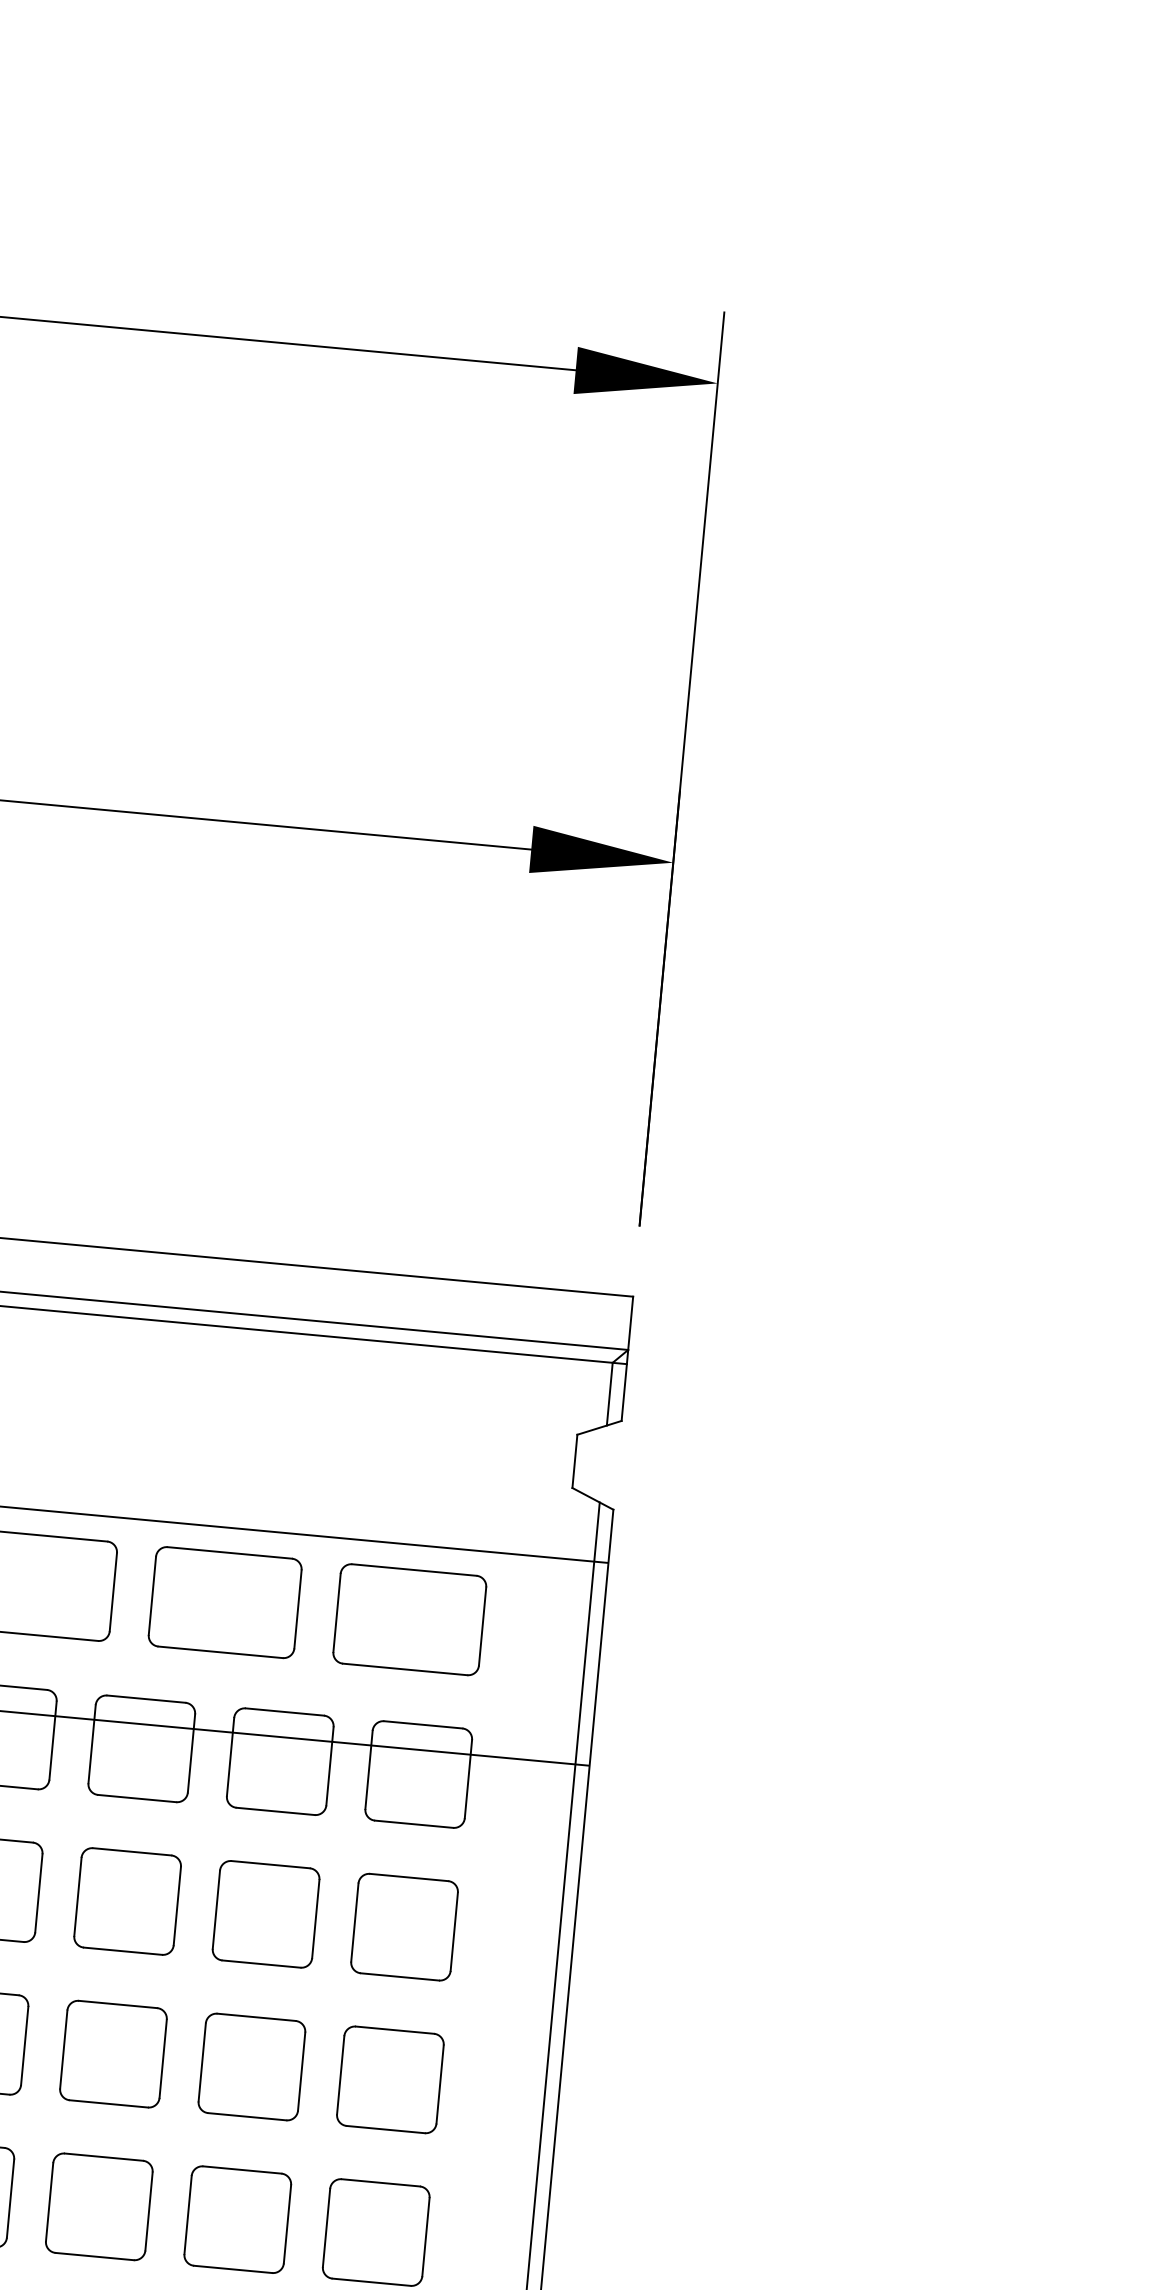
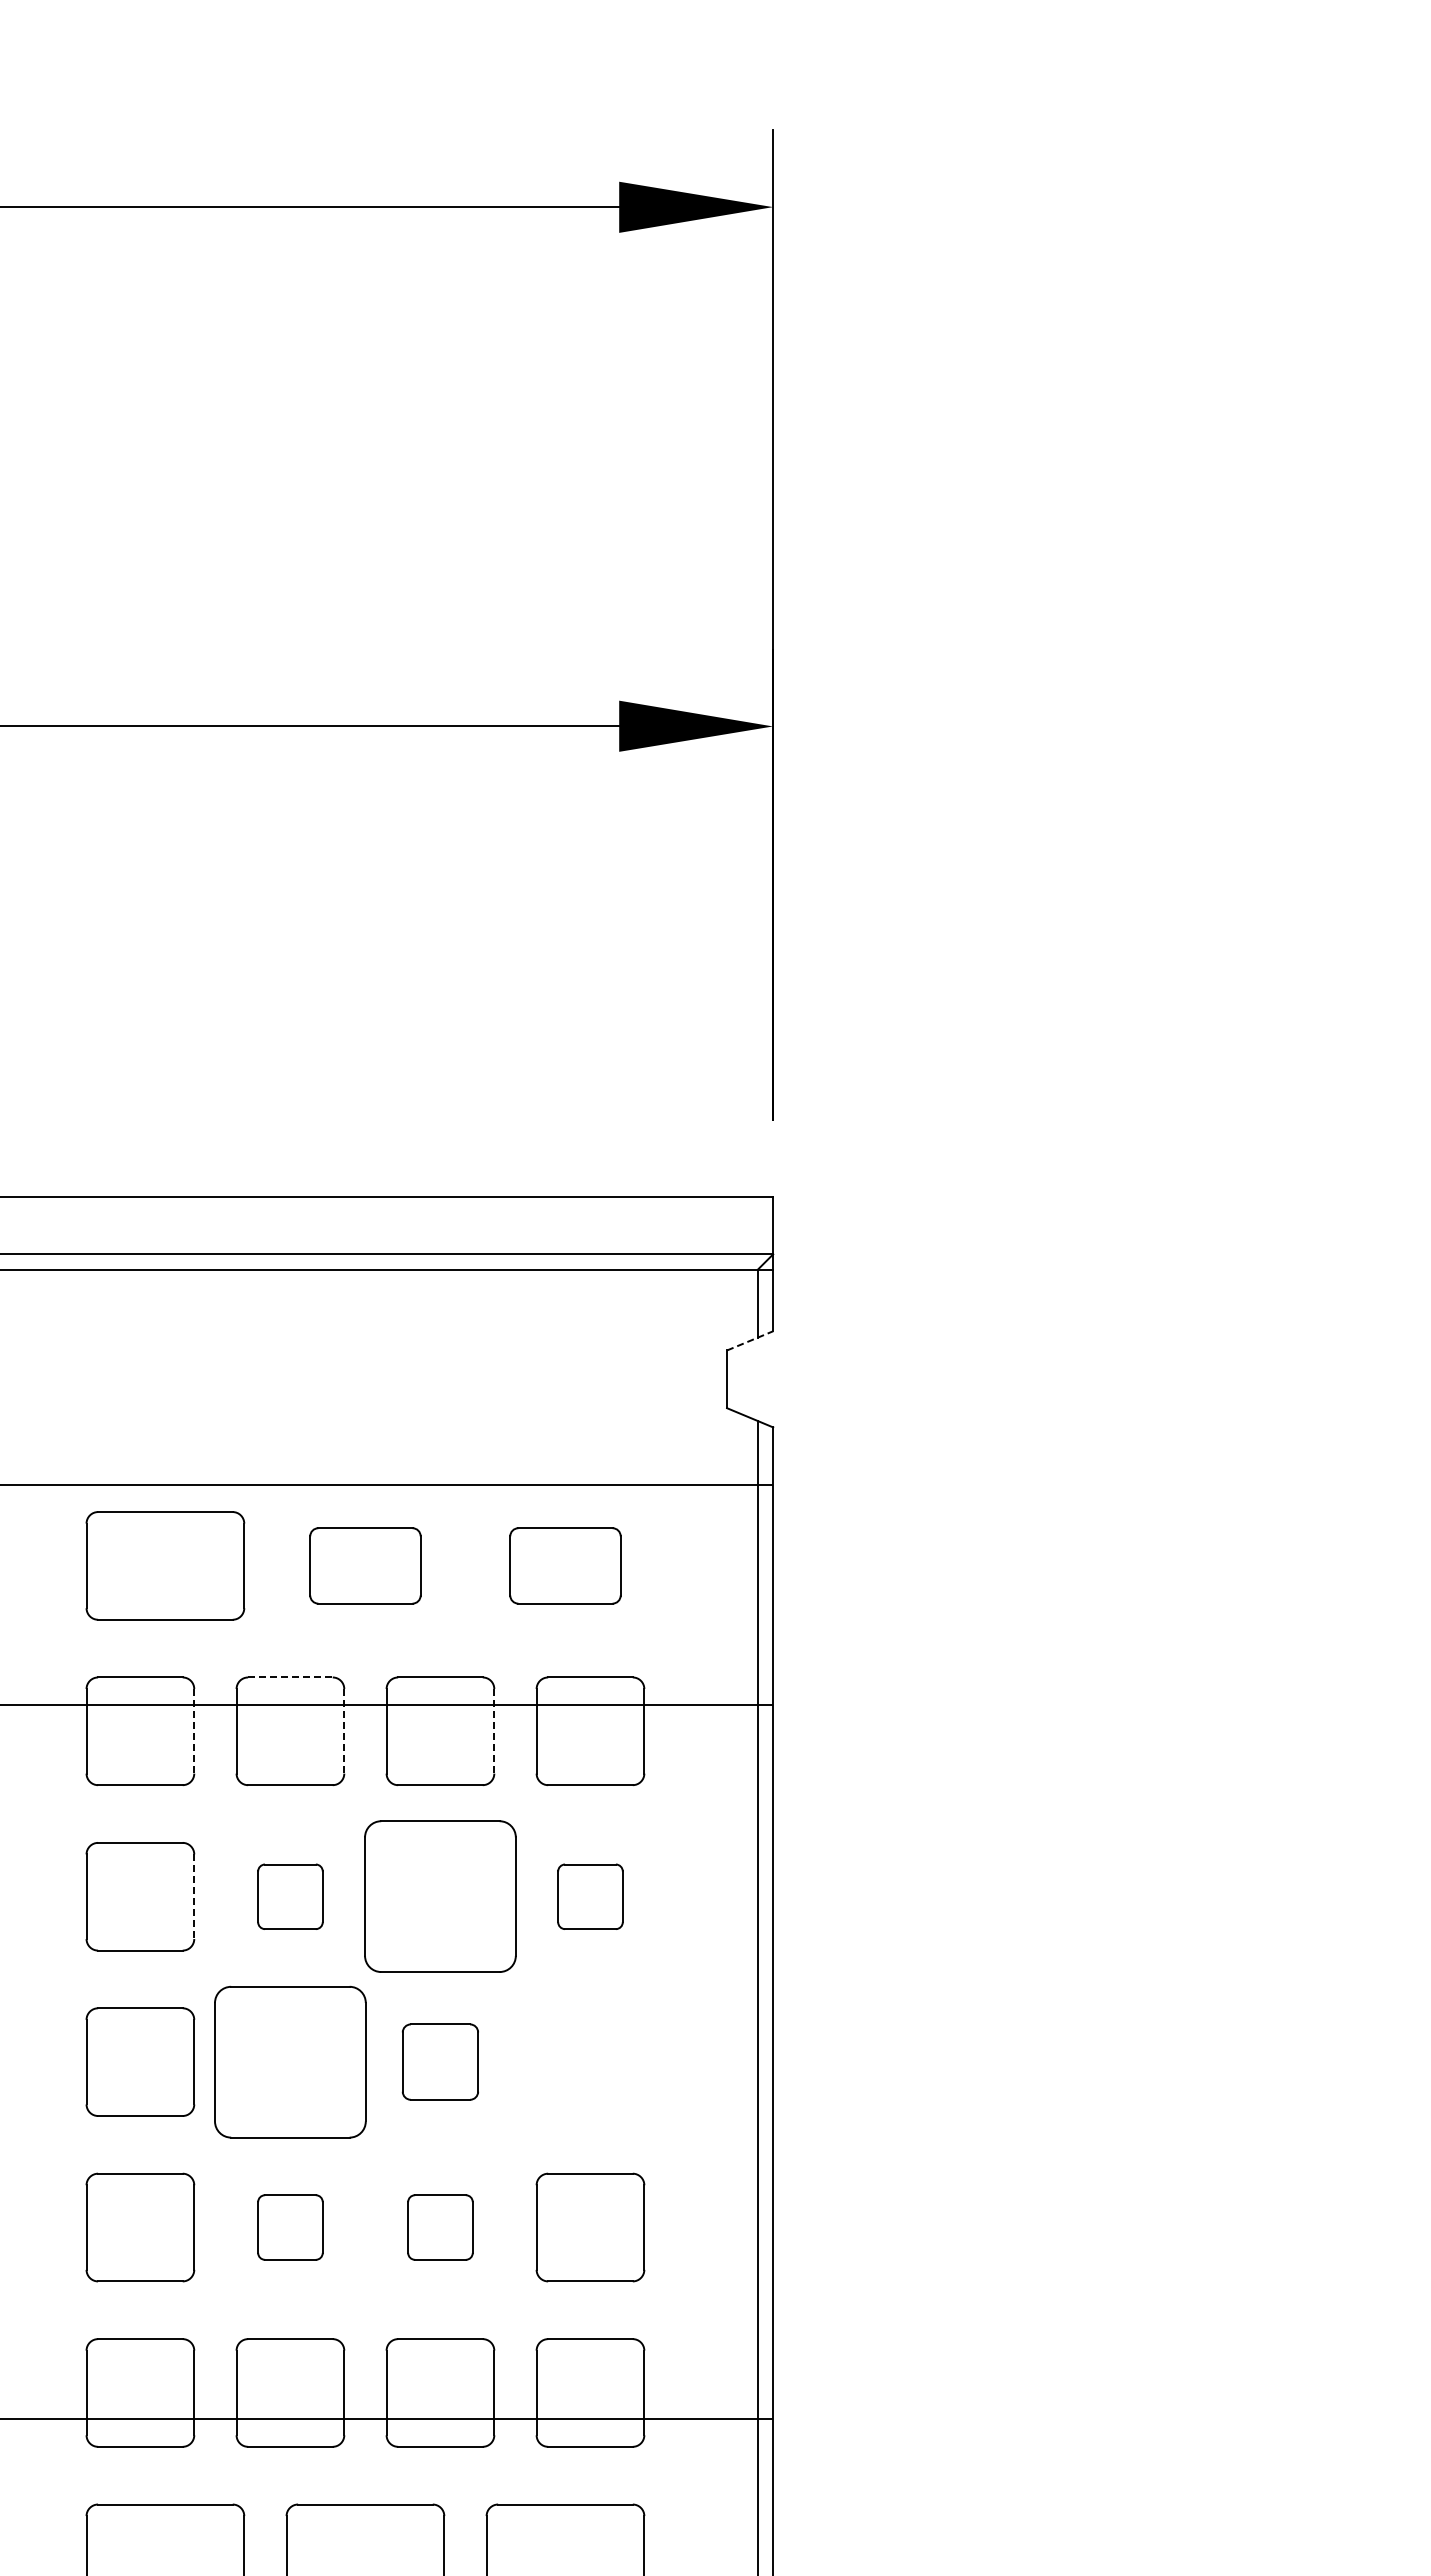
line: (599, 1427) -> (750, 1340), solid -> dashed
part: (225, 1602) -> (365, 1565), size x0.7
part: (409, 1619) -> (565, 1565), size x0.7
line: (146, 1699) -> (290, 1677), solid -> dashed
line: (53, 1740) -> (194, 1731), solid -> dashed
line: (191, 1753) -> (344, 1731), solid -> dashed
line: (330, 1766) -> (494, 1731), solid -> dashed
line: (39, 1894) -> (194, 1897), solid -> dashed
part: (127, 1901) -> (290, 1896), size x0.6
part: (266, 1914) -> (440, 1896), size x1.4
part: (404, 1926) -> (590, 1896), size x0.6
part: (113, 2053) -> (290, 2061), size x1.4
part: (252, 2066) -> (440, 2061), size x0.7
part: (390, 2079) -> (590, 2061), removed
part: (99, 2206) -> (290, 2227), size x0.6
part: (237, 2219) -> (440, 2227), size x0.6

